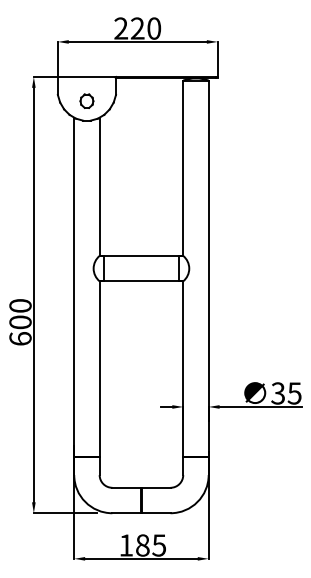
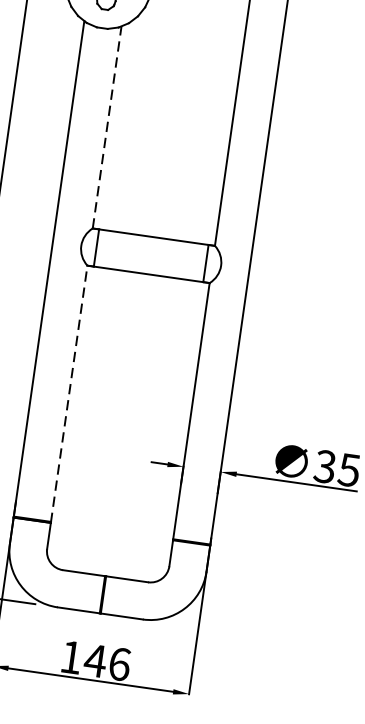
line: (99, 186) -> (106, 126), solid -> dashed
line: (99, 369) -> (68, 394), solid -> dashed
text: (150, 545) -> (106, 662), 185 -> 146

